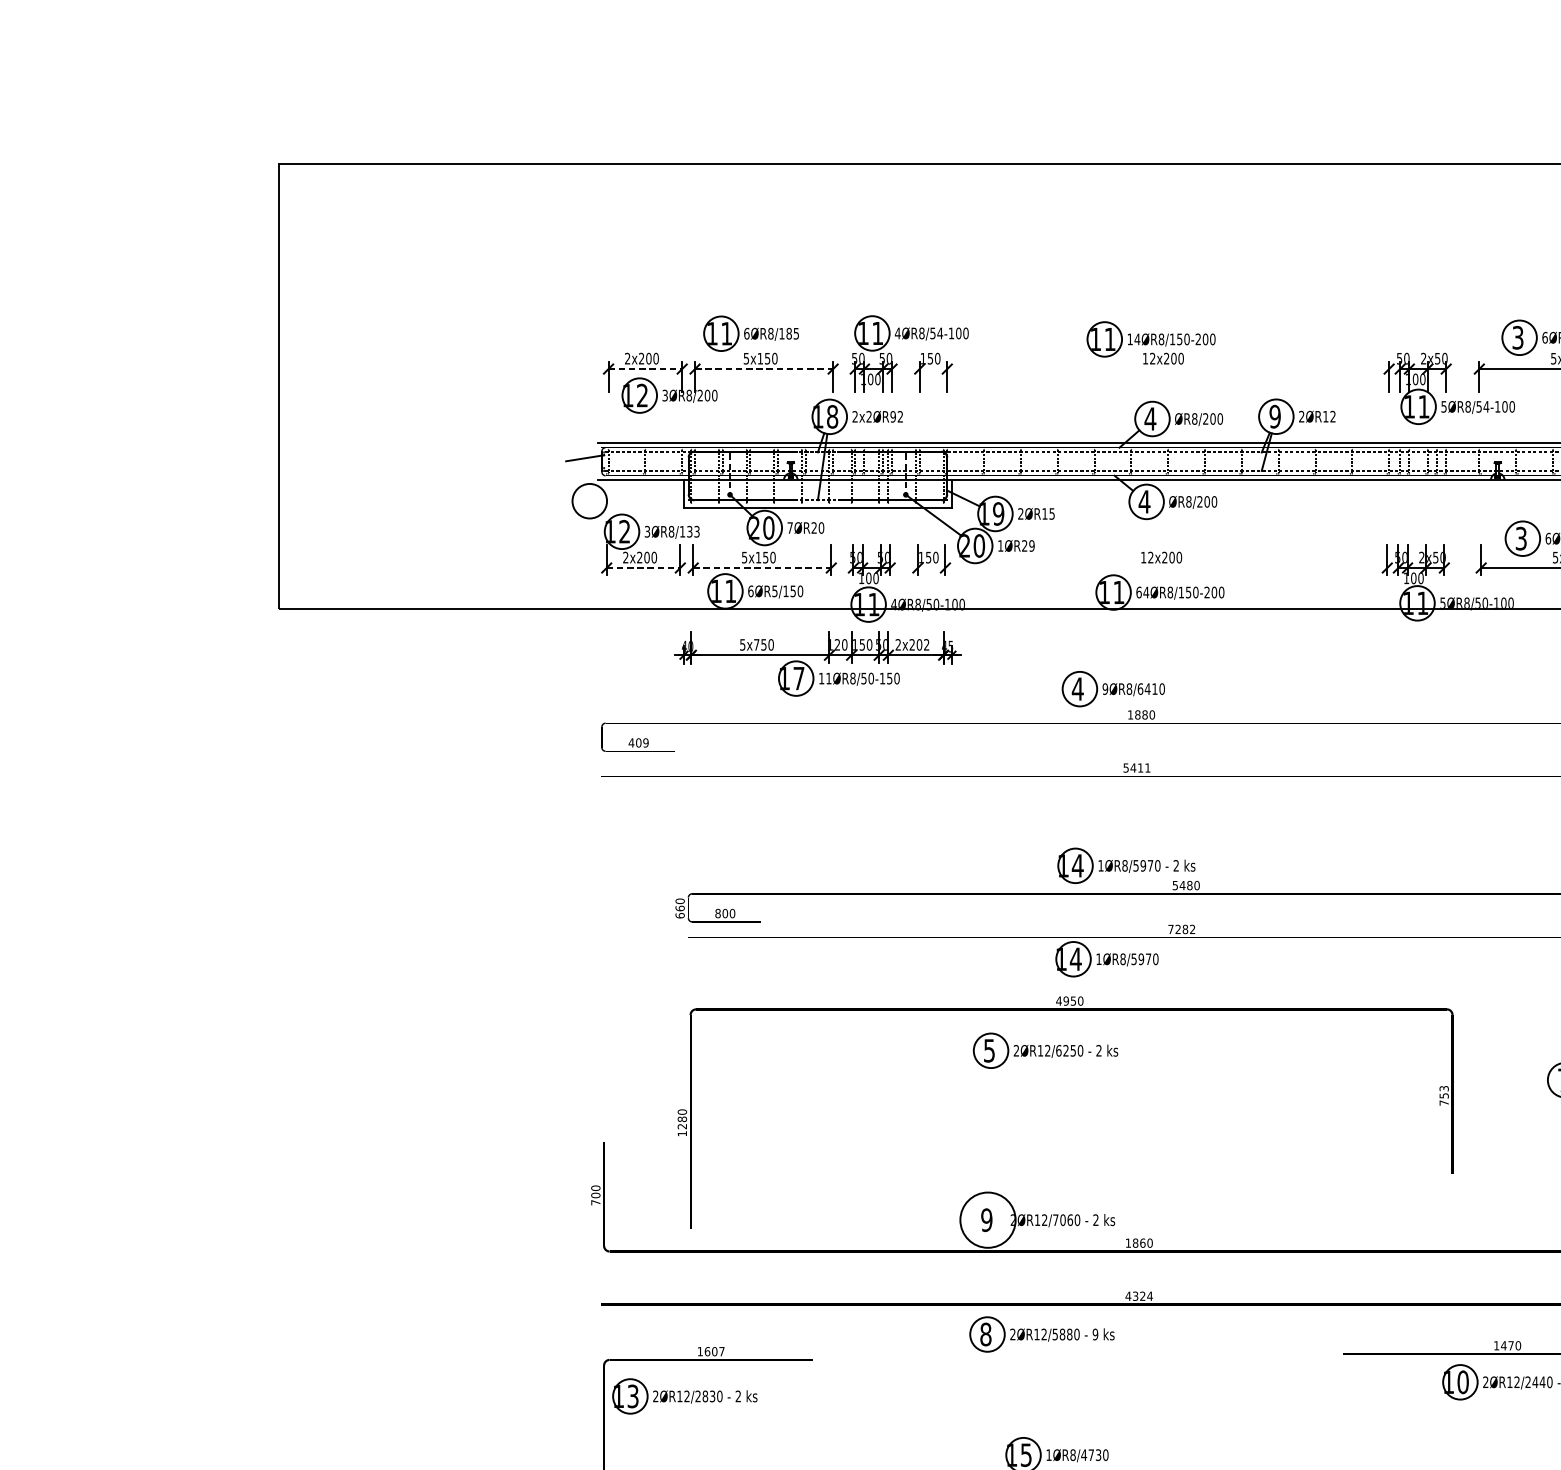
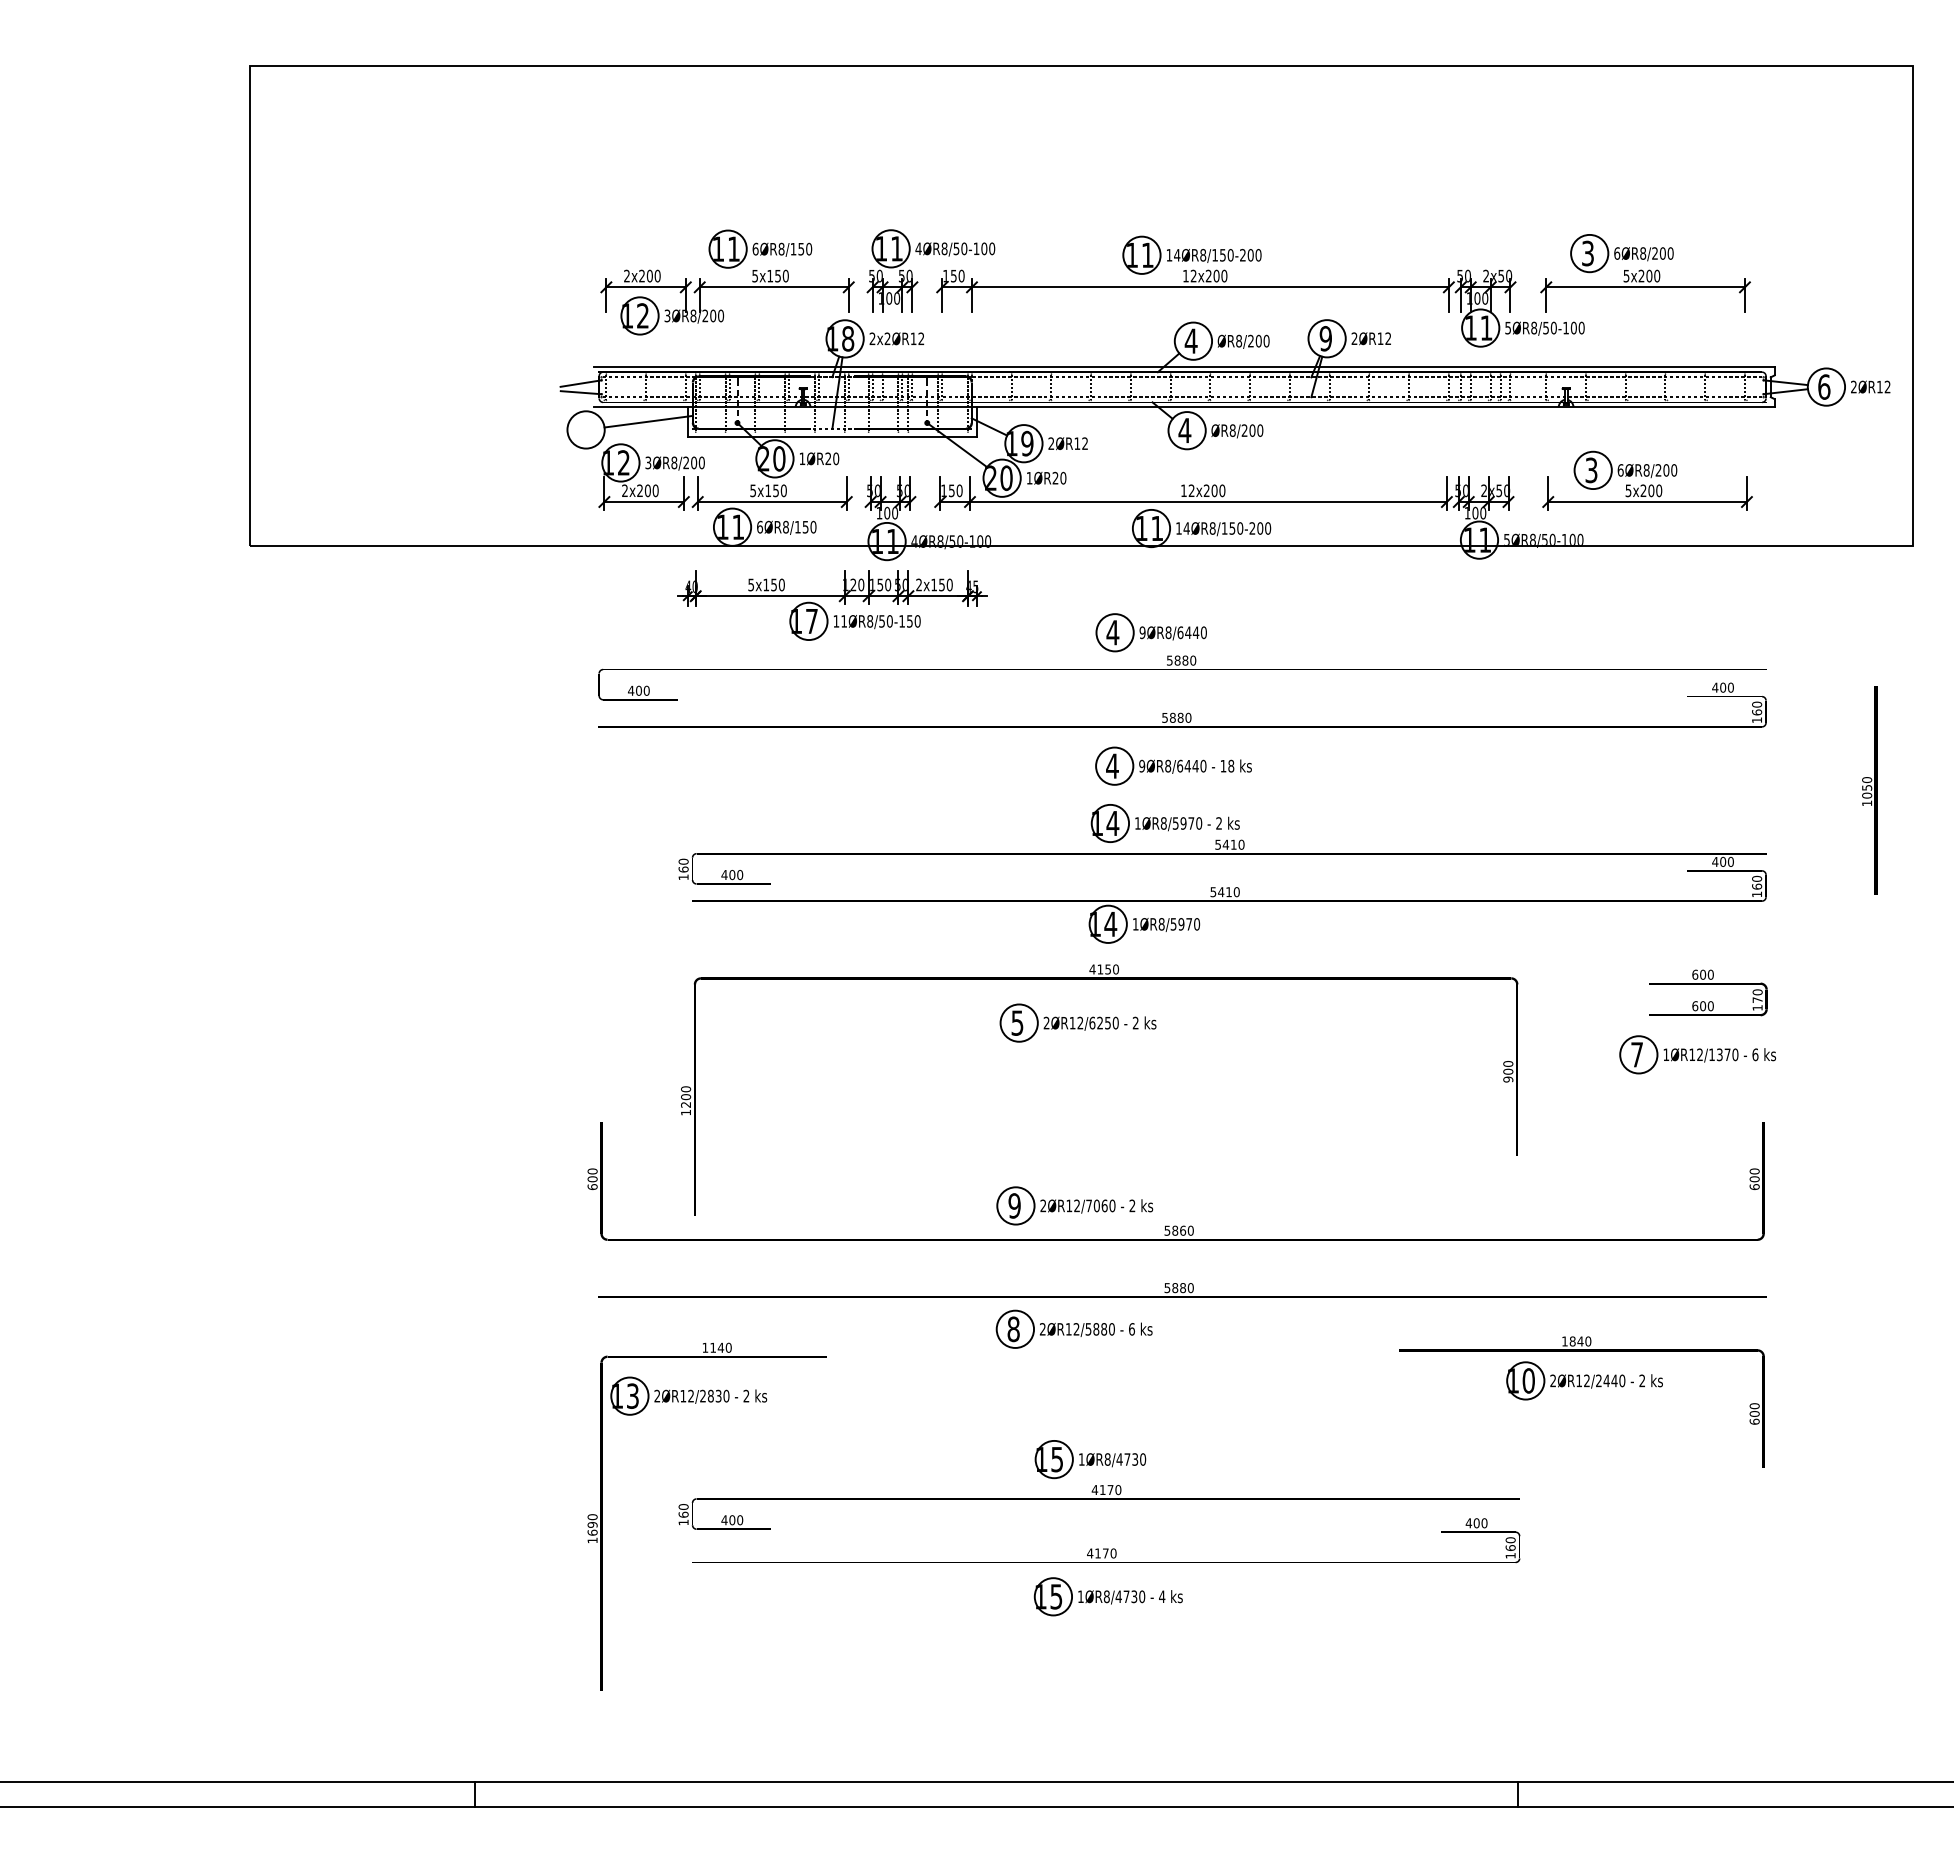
text: (793, 333) -> (805, 248), 6ØR8/185 -> 6ØR8/150
text: (940, 333) -> (964, 248), 4ØR8/54-100 -> 4ØR8/50-100
line: (645, 369) -> (646, 287), dashed -> solid
line: (764, 369) -> (774, 287), dashed -> solid
line: (1154, 369) -> (1195, 287), added
text: (1486, 406) -> (1553, 327), 5ØR8/54-100 -> 5ØR8/50-100
text: (893, 416) -> (913, 338), 2x2ØR92 -> 2x2ØR12
line: (584, 466) -> (580, 392), added
line: (647, 493) -> (648, 421), added
text: (1051, 513) -> (1084, 443), 2ØR15 -> 2ØR12
text: (790, 527) -> (802, 458), 7ØR20 -> 1ØR20
text: (689, 531) -> (693, 462), 3ØR8/133 -> 3ØR8/200
text: (1032, 546) -> (1063, 478), 1ØR29 -> 1ØR20
line: (643, 568) -> (644, 502), dashed -> solid
line: (762, 568) -> (772, 502), dashed -> solid
line: (1152, 568) -> (1193, 502), added
text: (774, 590) -> (785, 526), 6ØR5/150 -> 6ØR8/150
text: (1138, 592) -> (1178, 528), 64ØR8/150-200 -> 14ØR8/150-200
text: (756, 644) -> (766, 584), 5x750 -> 5x150
text: (919, 644) -> (941, 584), 2x202 -> 2x150
text: (1154, 688) -> (1195, 632), 9ØR8/6410 -> 9ØR8/6440
text: (1130, 714) -> (1169, 660), 1880 -> 5880
text: (645, 742) -> (646, 690), 409 -> 400
text: (1140, 767) -> (1180, 717), 5411 -> 5880
part: (1134, 812) -> (1173, 765), added
text: (1189, 885) -> (1233, 844), 5480 -> 5410
text: (718, 914) -> (724, 875), 800 -> 400
text: (680, 915) -> (683, 877), 660 -> 160
text: (1181, 929) -> (1224, 892), 7282 -> 5410
text: (1066, 1001) -> (1100, 969), 4950 -> 4150
text: (1444, 1095) -> (1508, 1071), 753 -> 900
text: (681, 1119) -> (685, 1097), 1280 -> 1200
text: (595, 1203) -> (592, 1187), 700 -> 600
circle: (987, 1219) -> (1015, 1205), size x0.62
text: (1128, 1242) -> (1167, 1230), 1860 -> 5860
text: (1138, 1296) -> (1178, 1288), 4324 -> 5880
text: (1095, 1334) -> (1131, 1329), 9 -> 6
text: (1507, 1345) -> (1576, 1341), 1470 -> 1840
text: (714, 1351) -> (720, 1347), 1607 -> 1140

